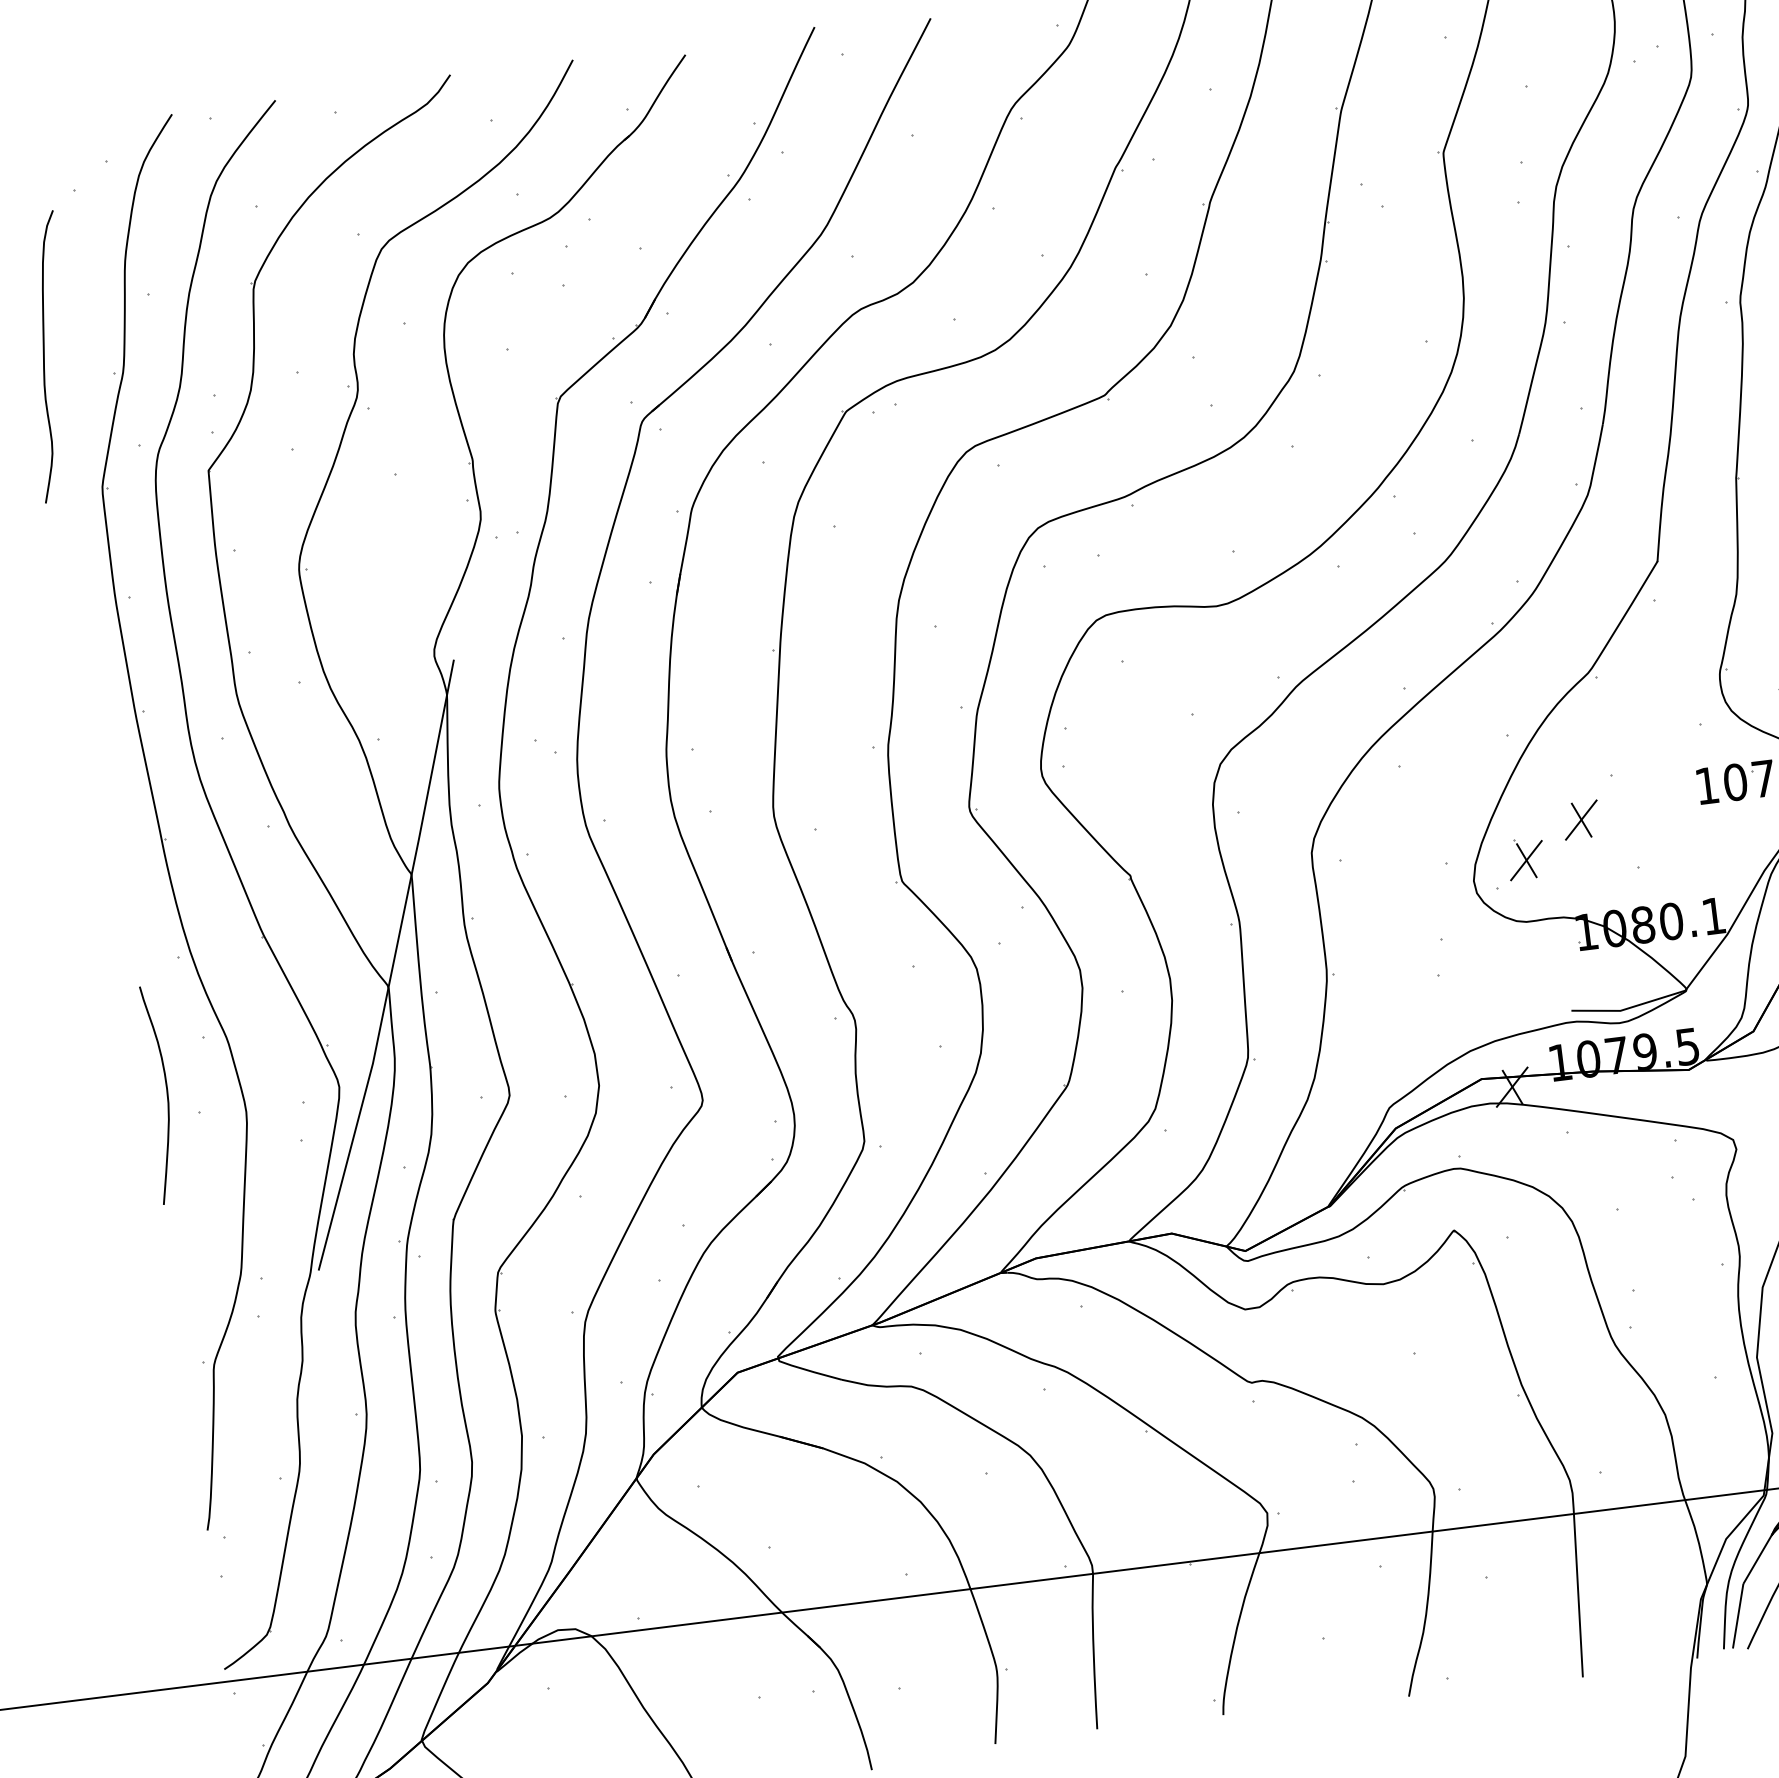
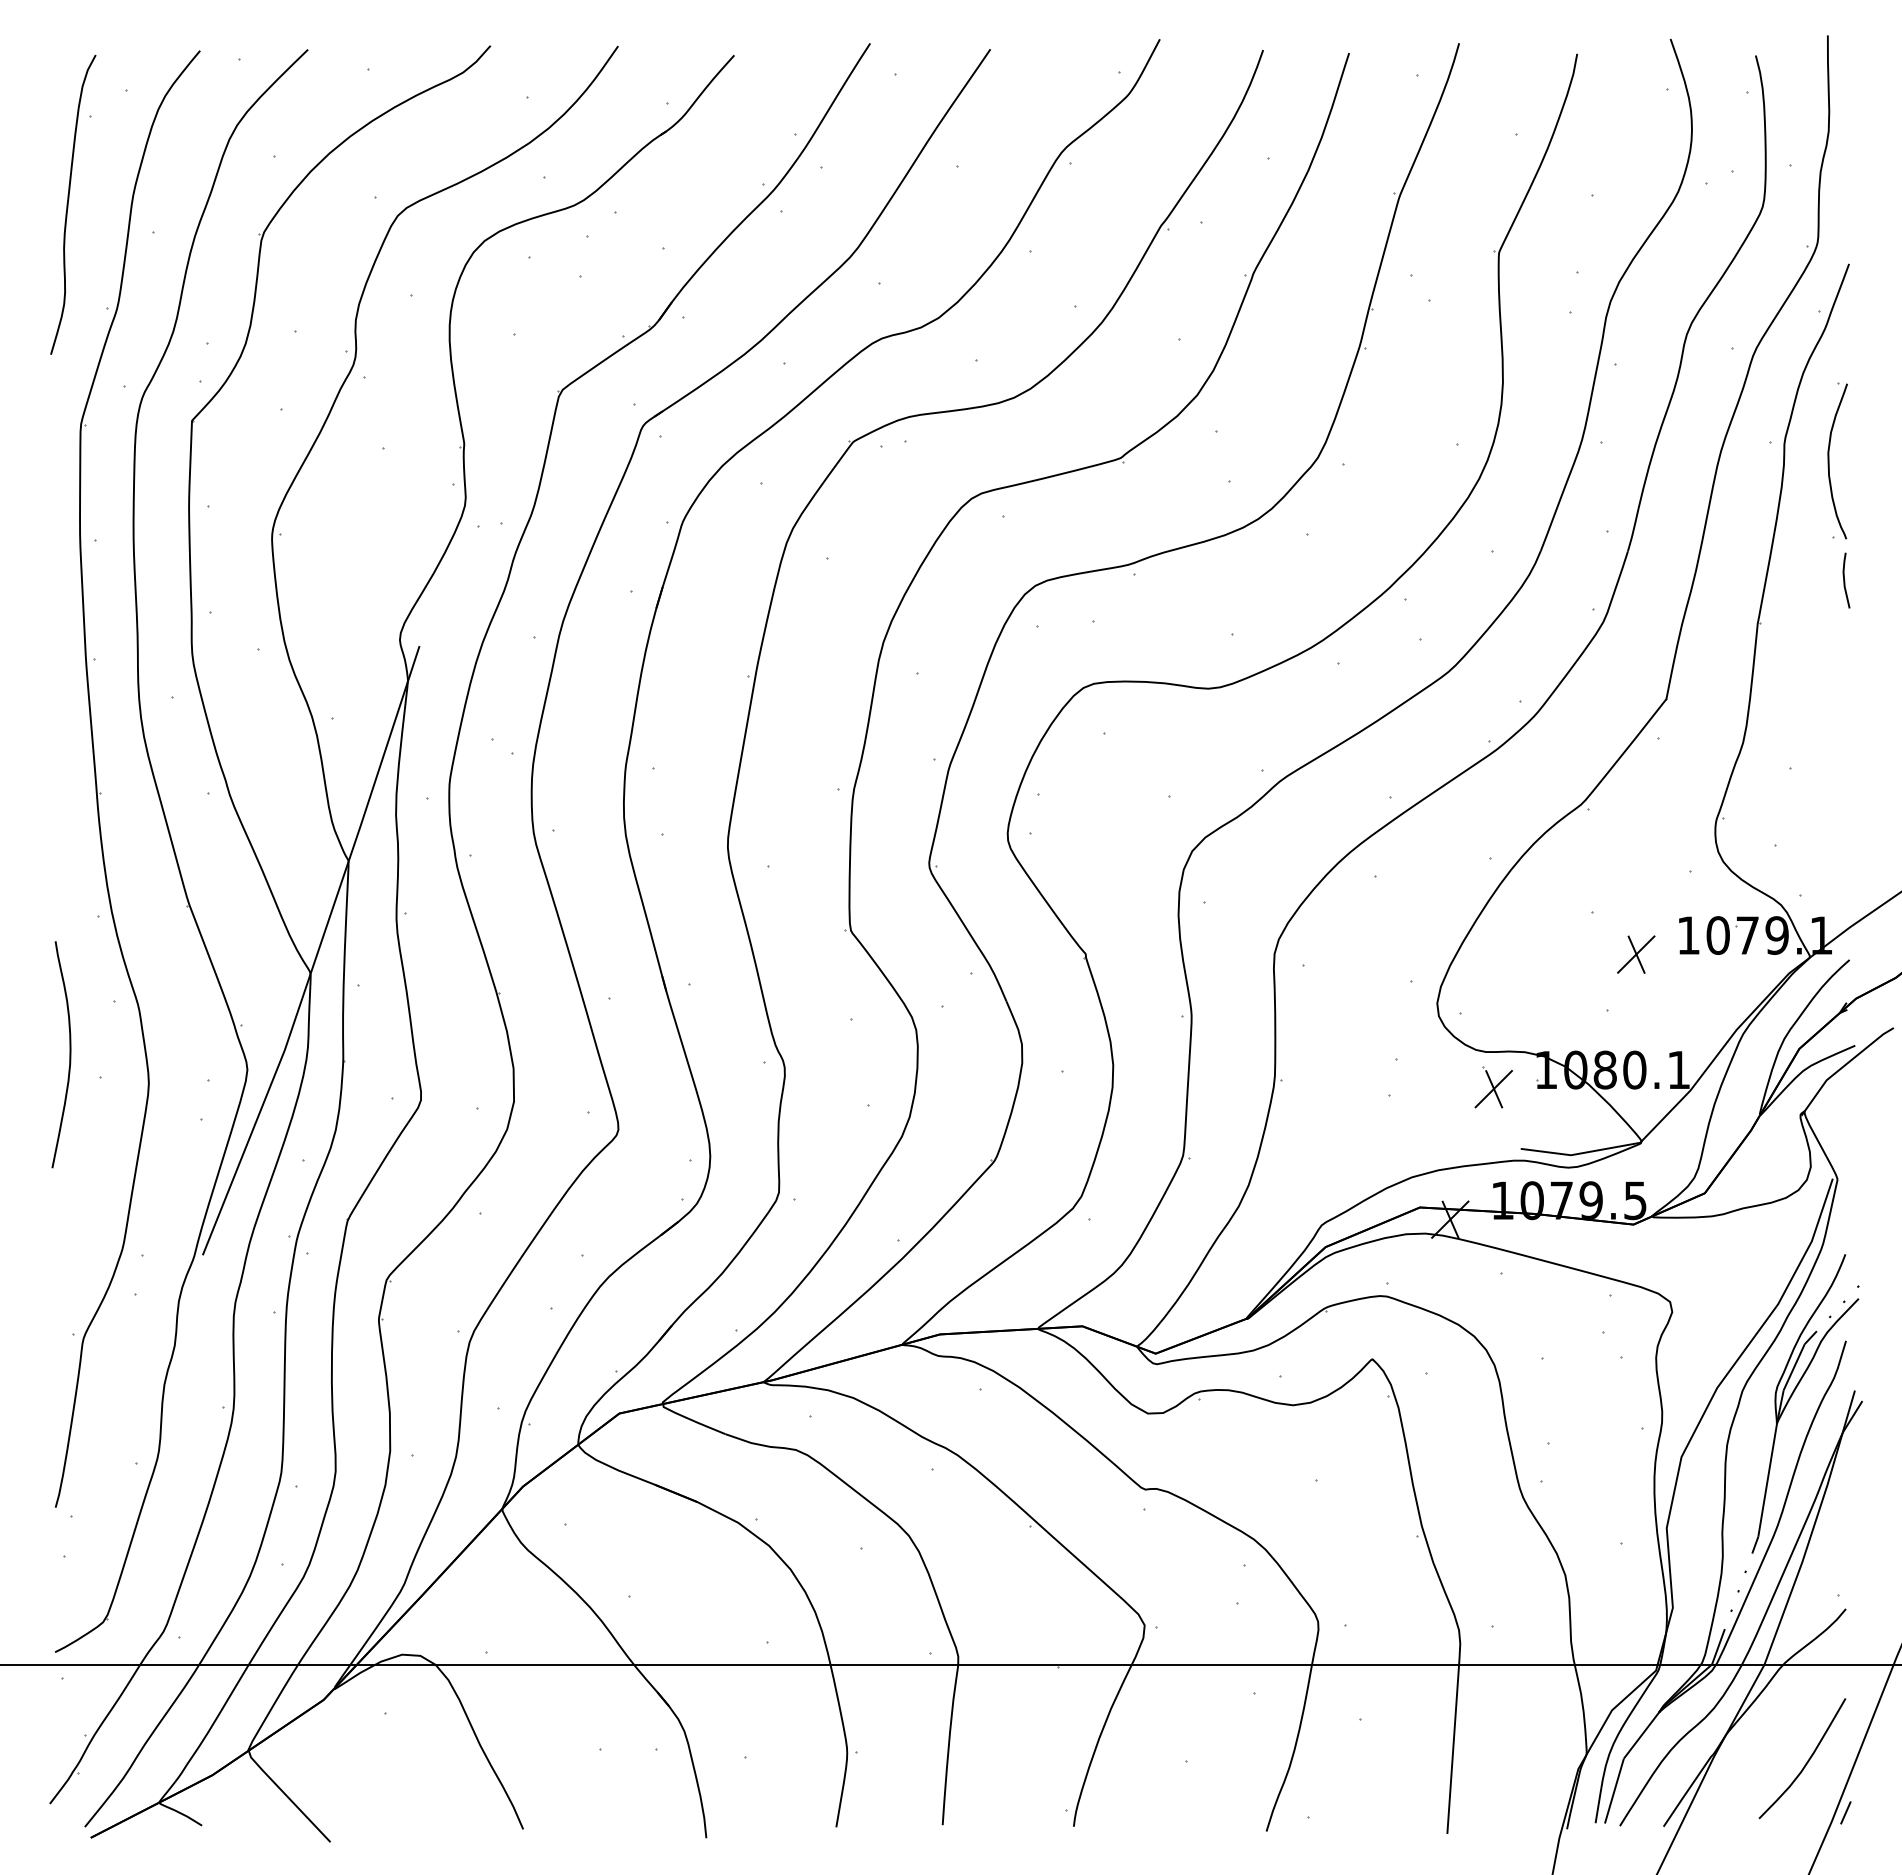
curve: (44, 357) -> (68, 204), moved
part: (1581, 819) -> (1636, 954), moved
part: (1525, 859) -> (1493, 1087), moved

